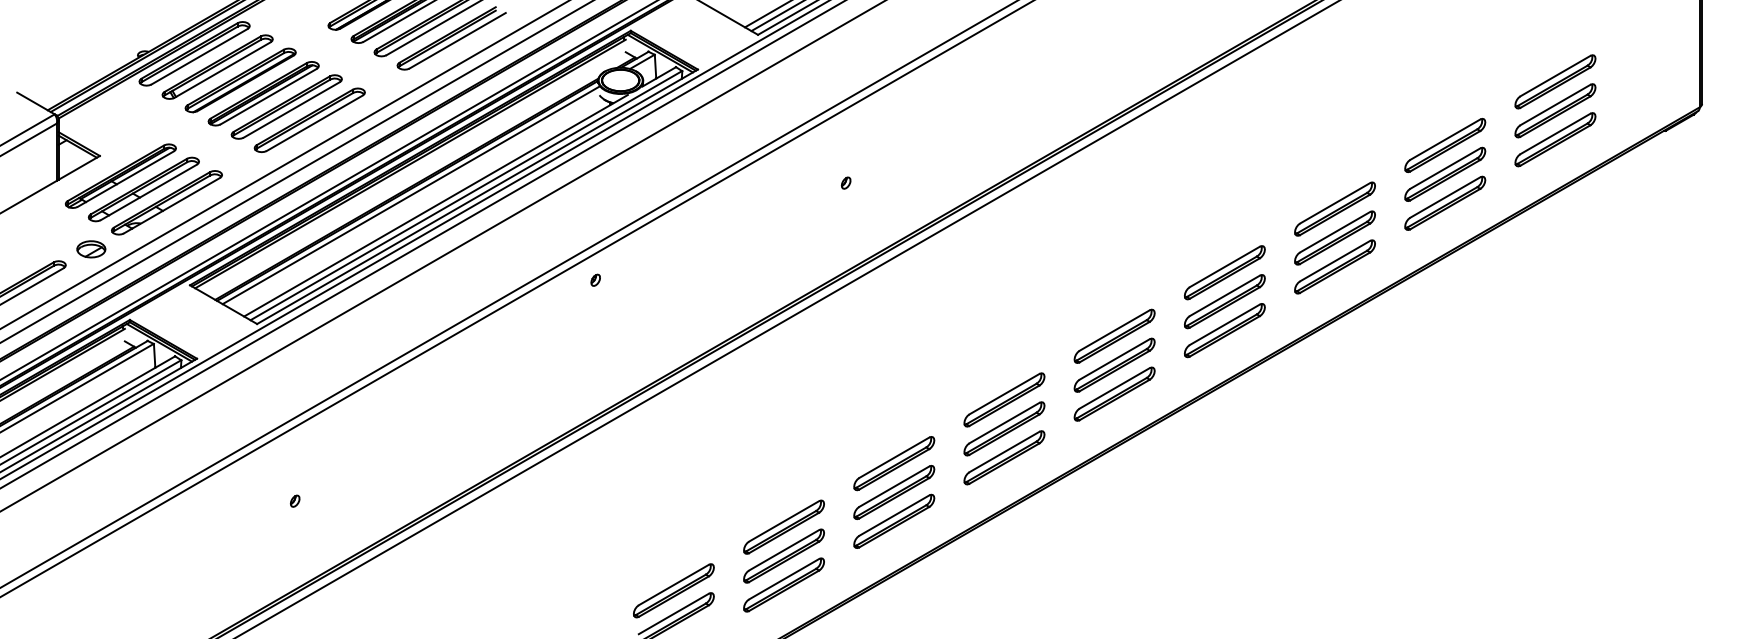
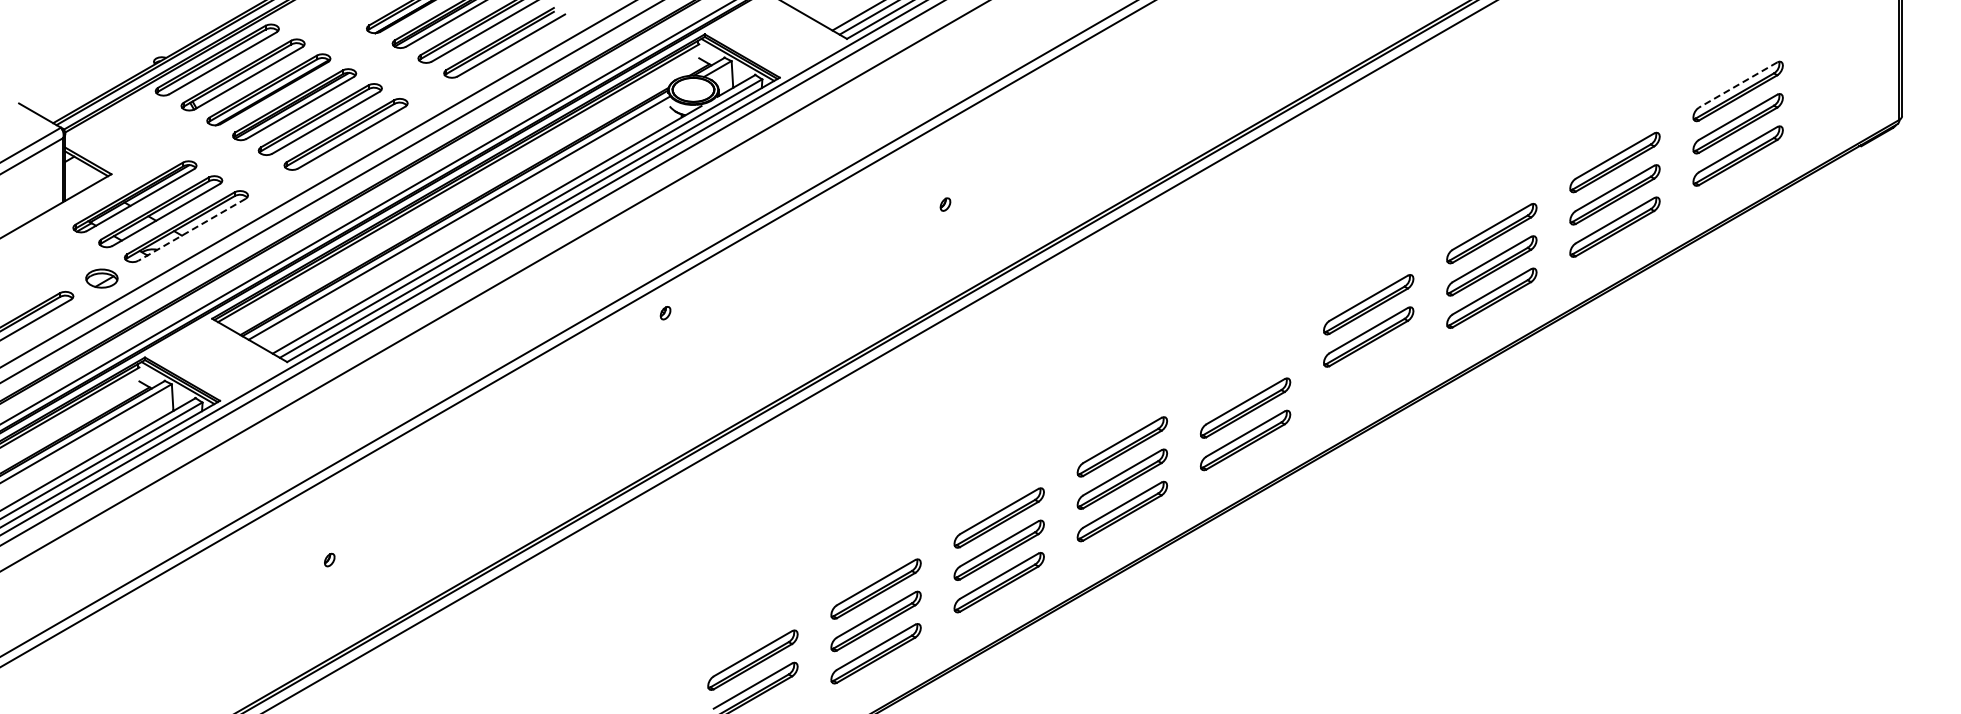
line: (1554, 76) -> (1737, 85), solid -> dashed
line: (171, 206) -> (191, 230), solid -> dashed
part: (1224, 330) -> (1368, 369), removed
part: (1114, 336) -> (1245, 375), removed

